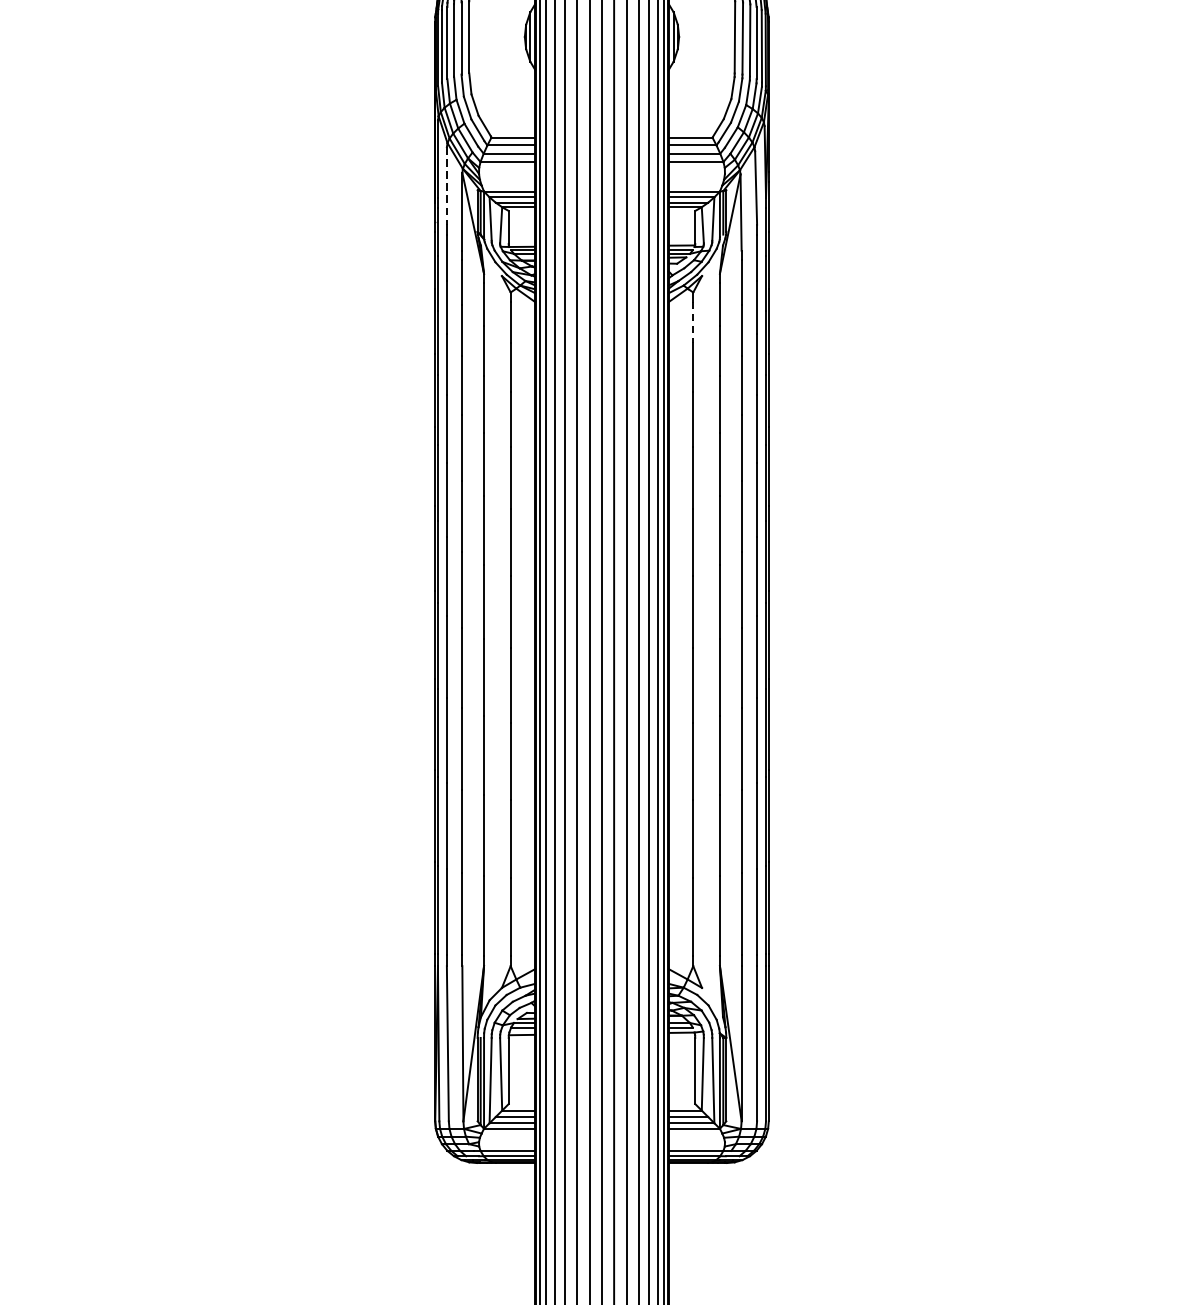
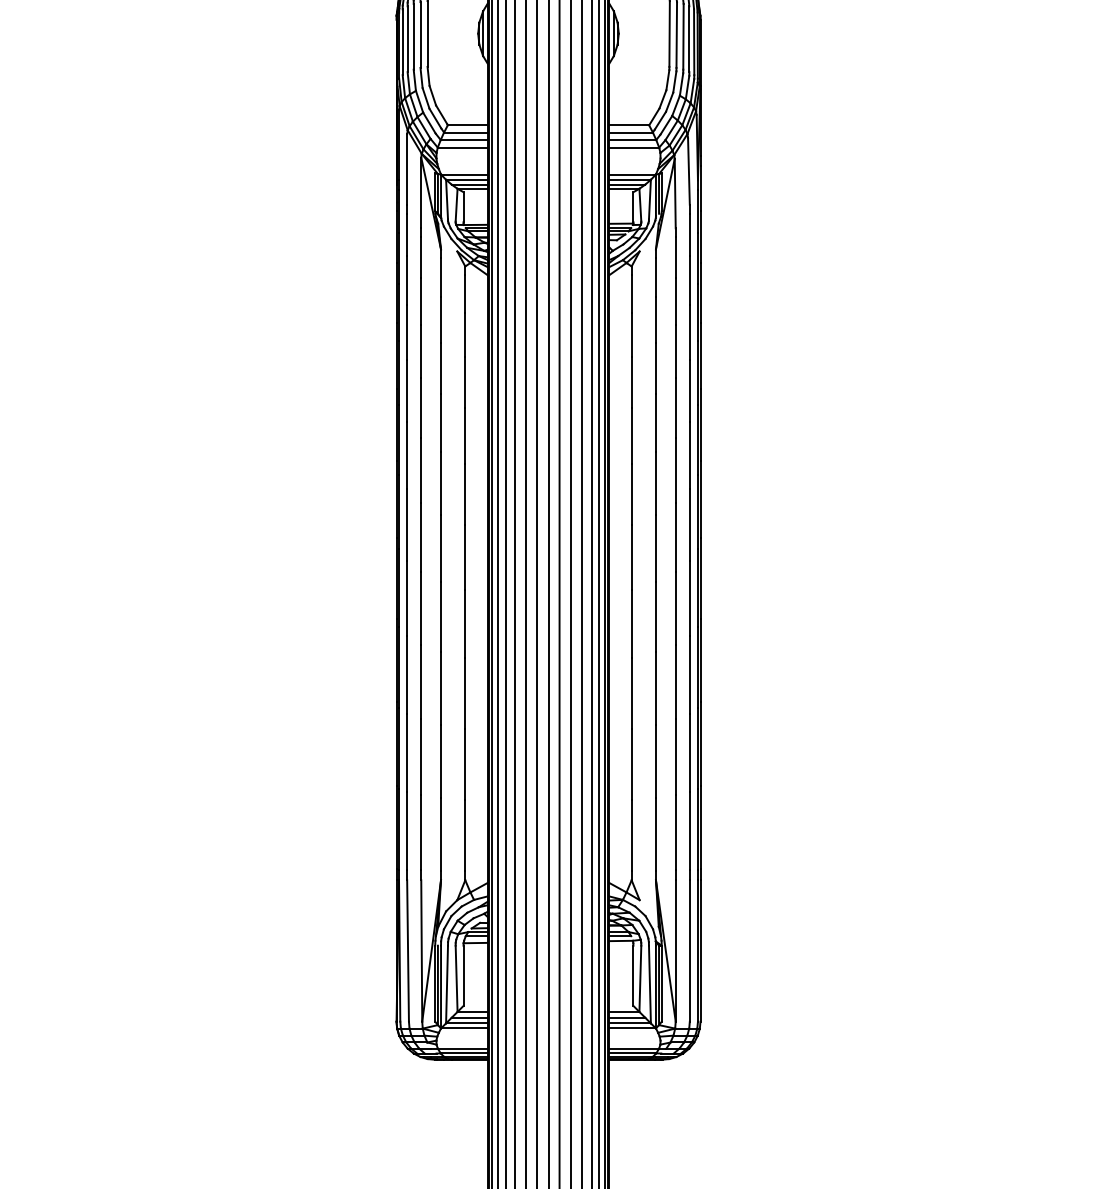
line: (447, 186) -> (407, 169), dashed -> solid
line: (693, 323) -> (631, 294), dashed -> solid

